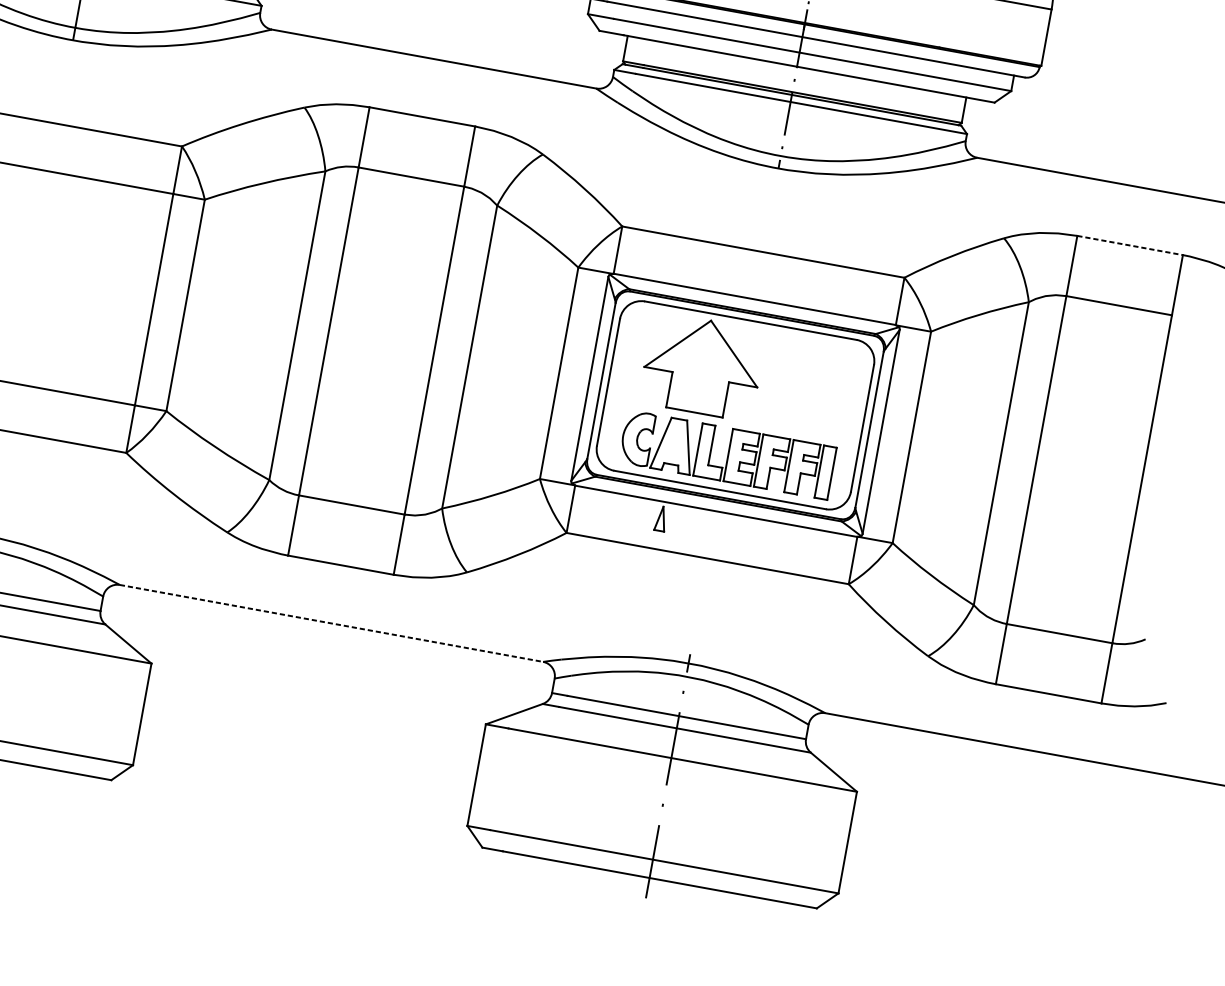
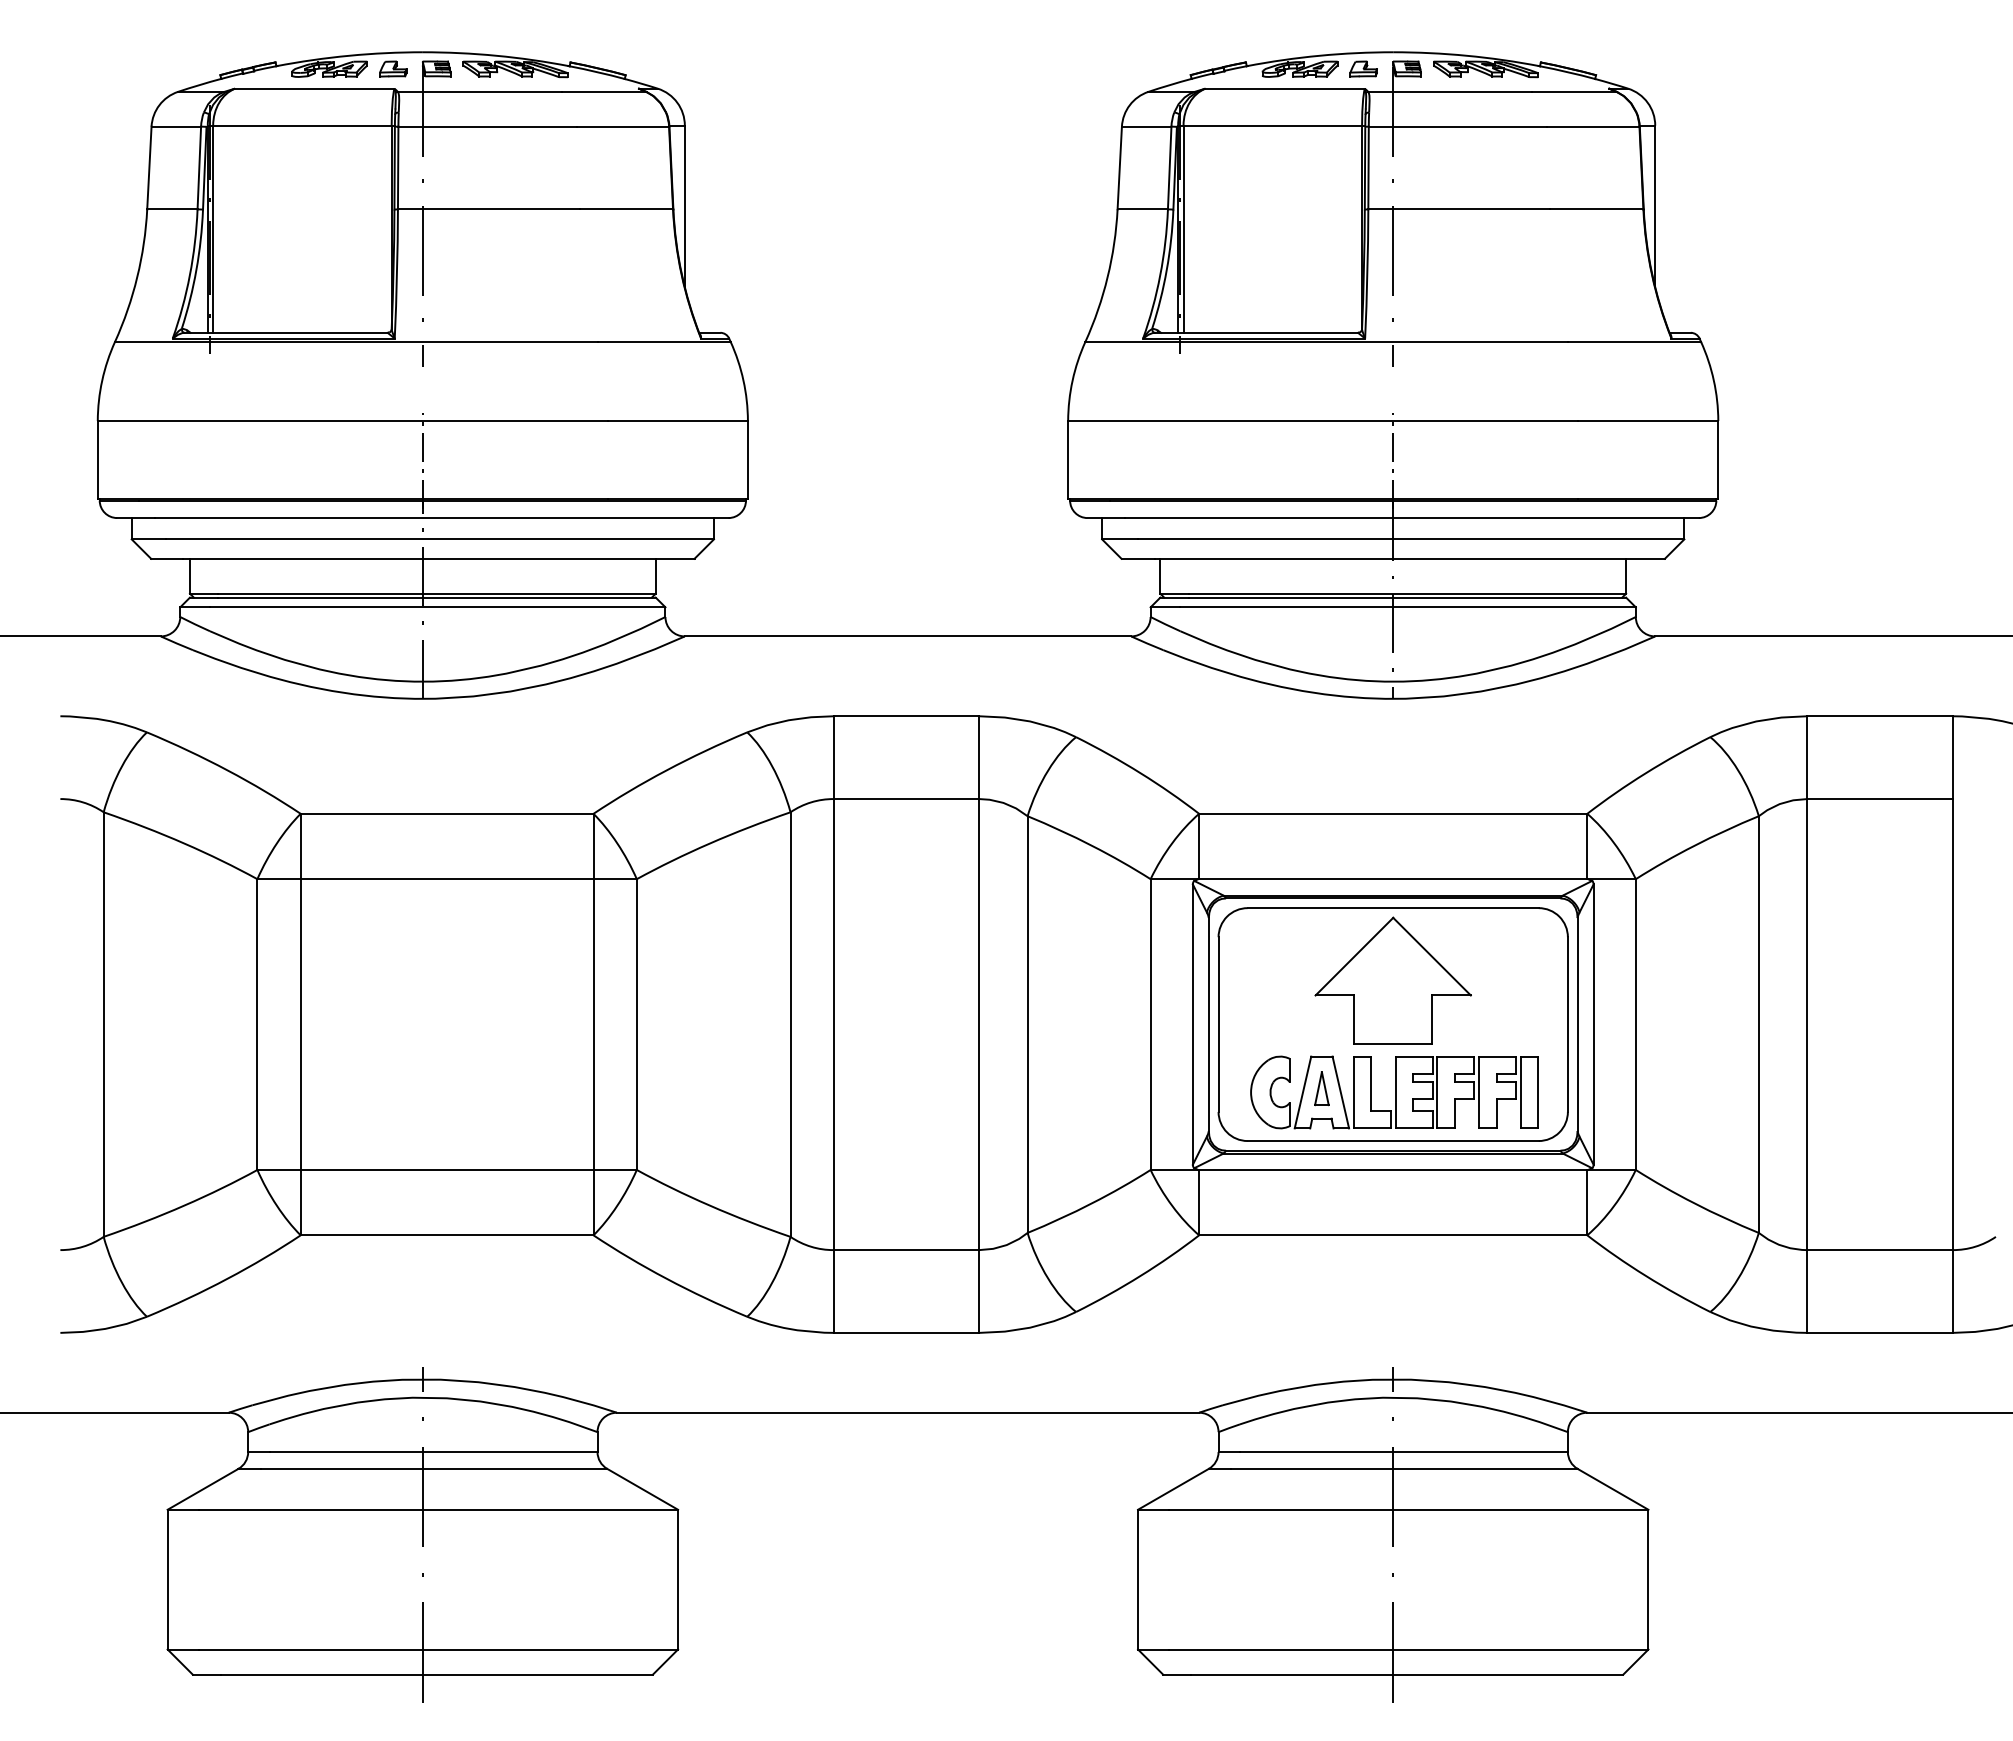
line: (1129, 245) -> (1879, 716), dashed -> solid
part: (702, 366) -> (1392, 980), moved
part: (661, 518) -> (1321, 1088), moved
line: (331, 623) -> (908, 1412), dashed -> solid

